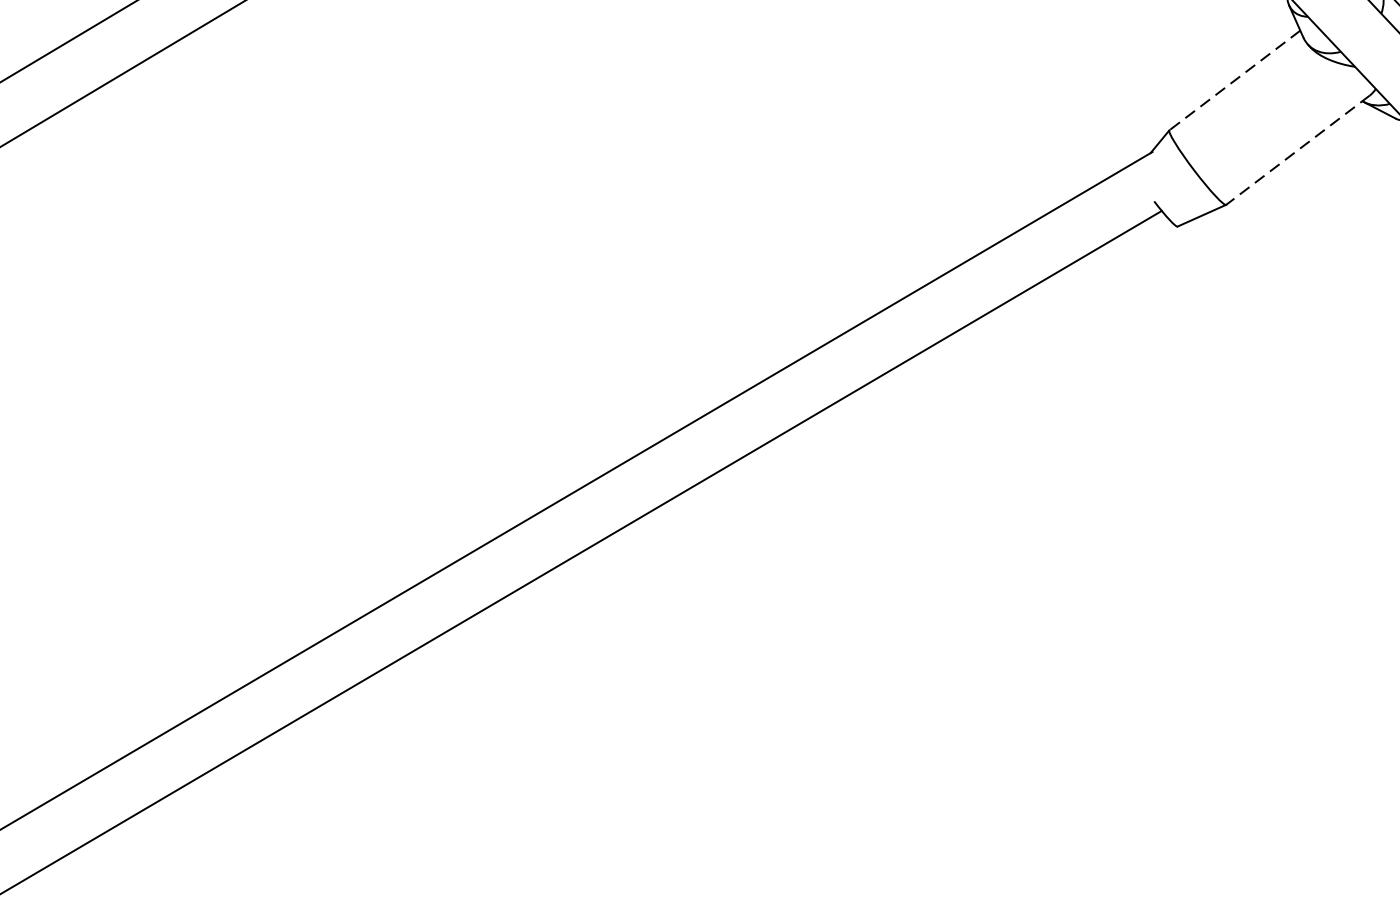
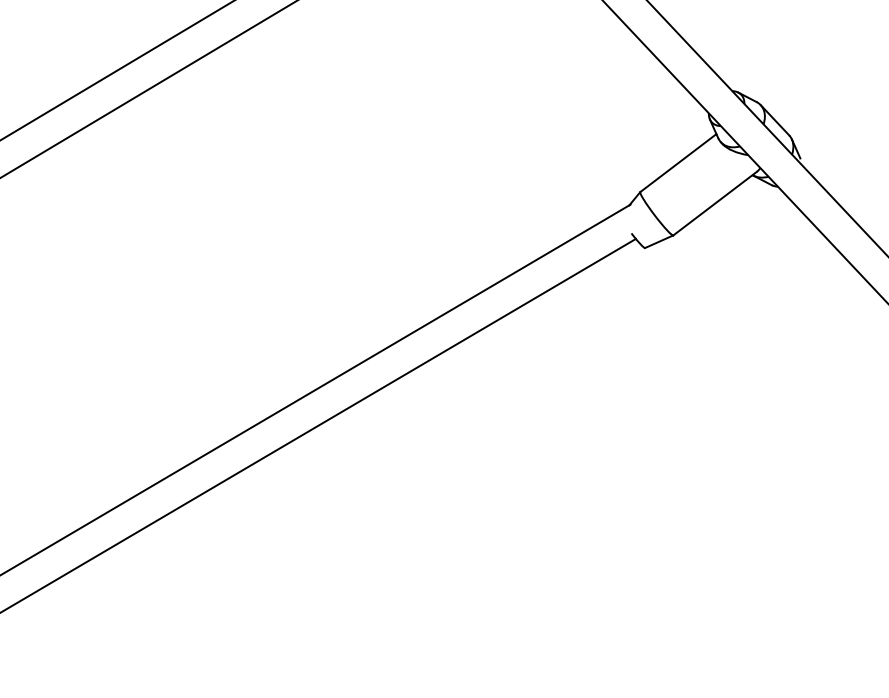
line: (1235, 81) -> (678, 163), dashed -> solid
line: (1296, 149) -> (714, 203), dashed -> solid

